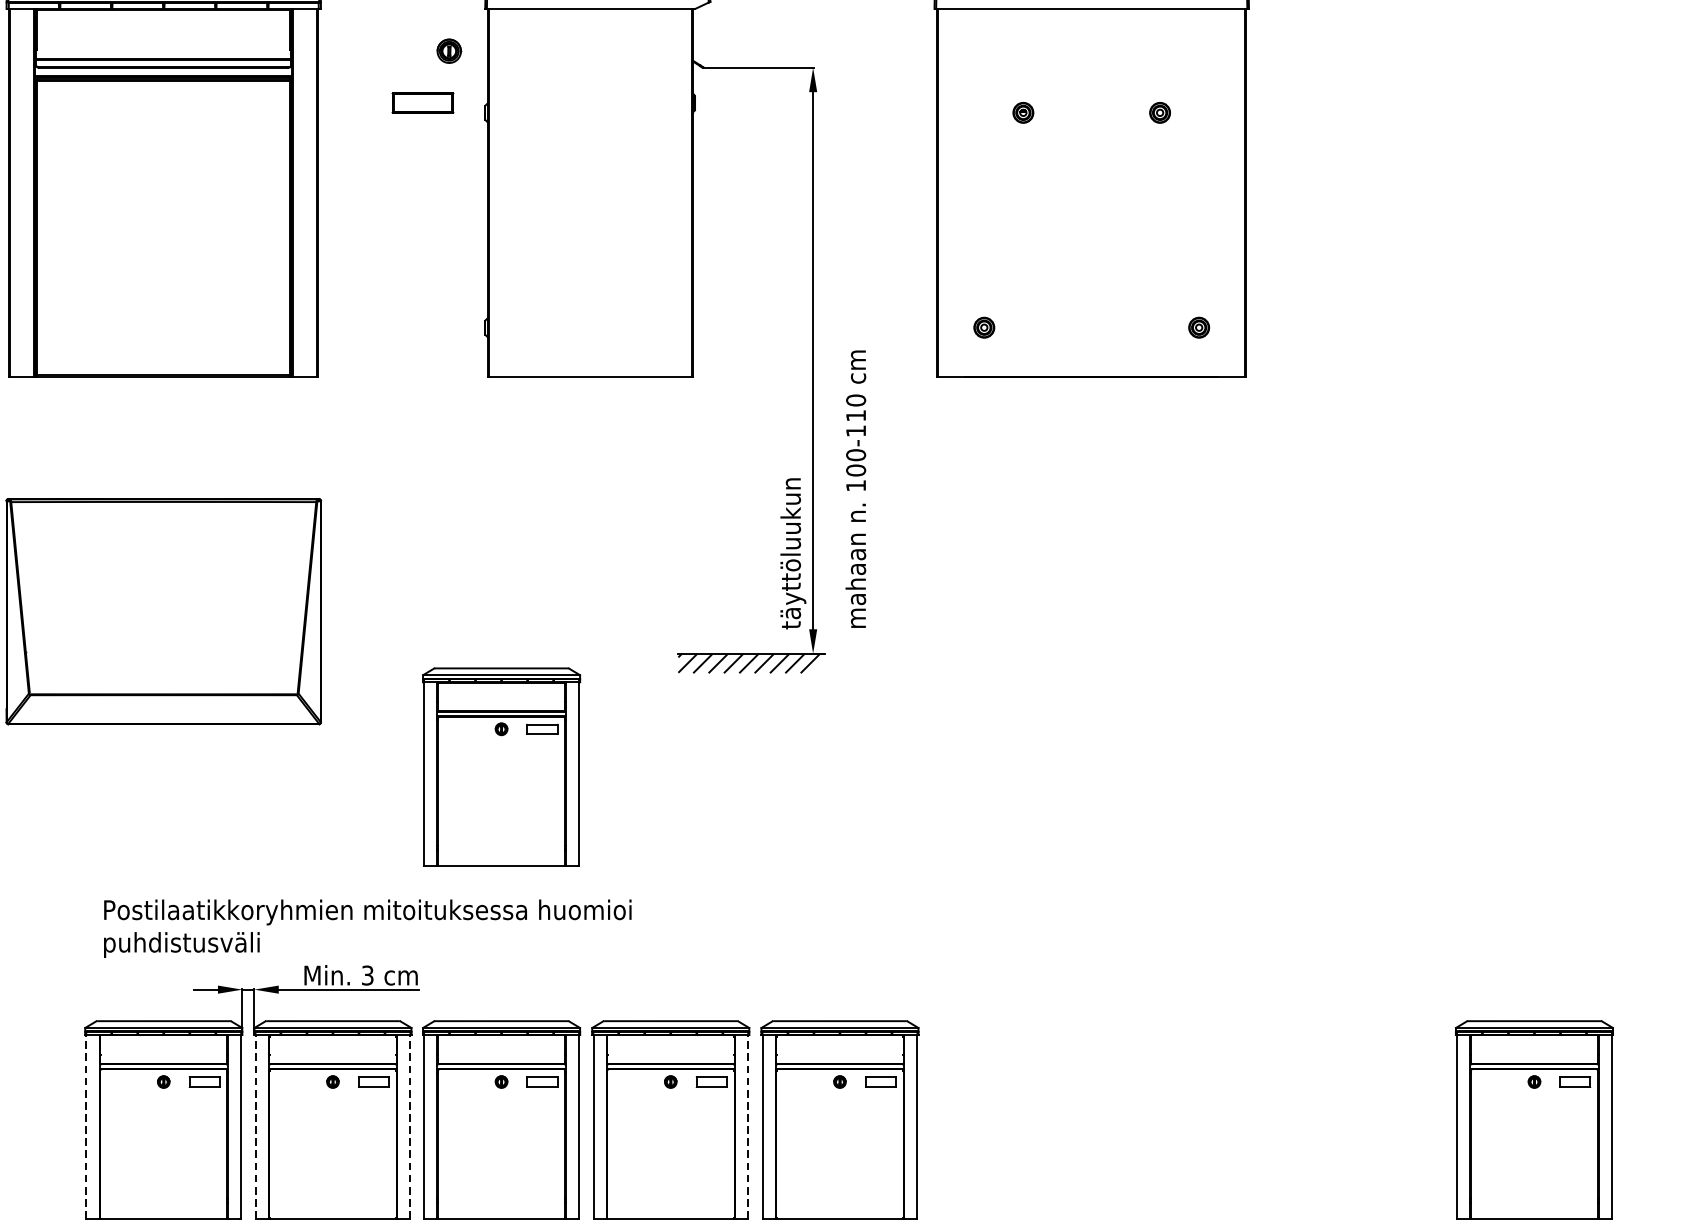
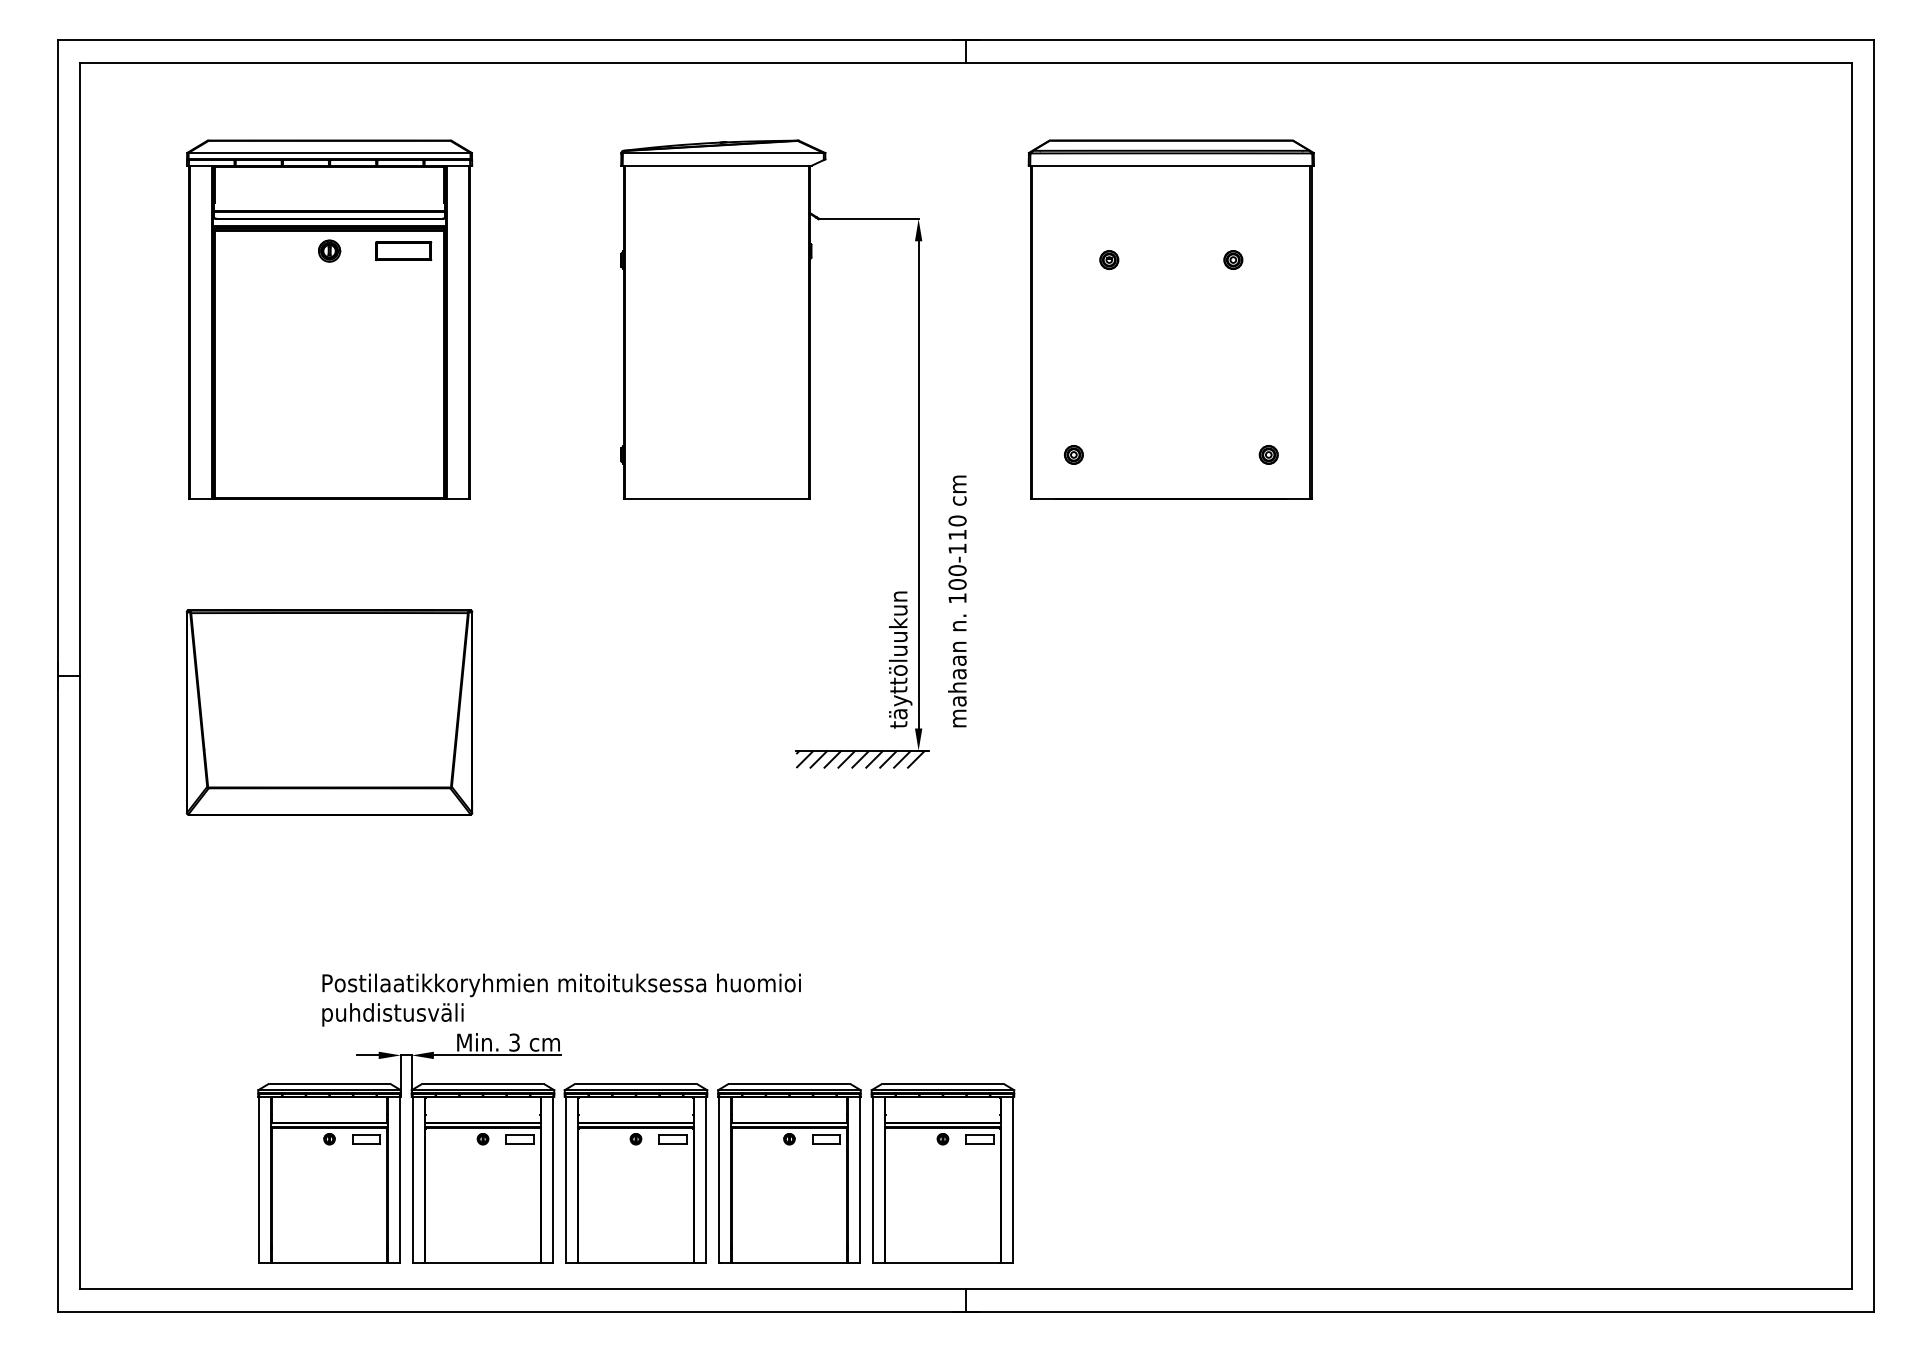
part: (449, 50) -> (329, 250), moved
part: (422, 103) -> (403, 251), moved
part: (501, 767) -> (635, 853), removed
text: (367, 928) -> (561, 999), moved
part: (1533, 1119) -> (1572, 1173), removed
line: (86, 1126) -> (259, 1179), dashed -> solid
line: (255, 1126) -> (412, 1179), dashed -> solid
line: (410, 1126) -> (553, 1179), dashed -> solid
line: (747, 1126) -> (859, 1179), dashed -> solid

